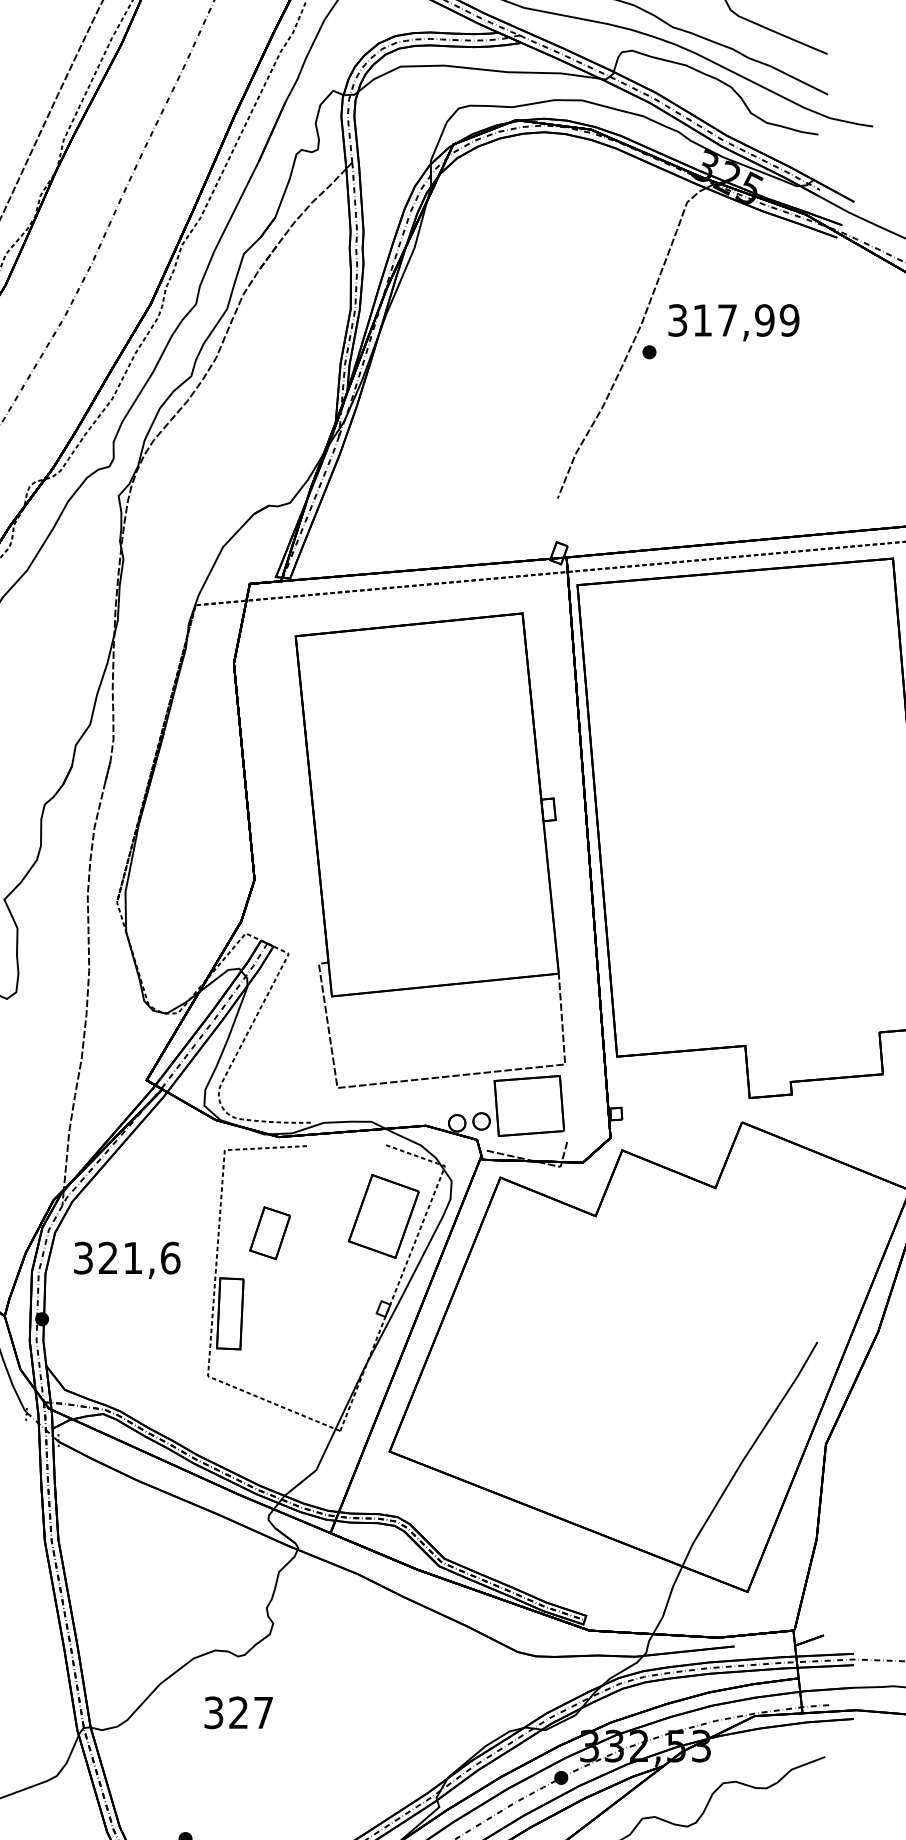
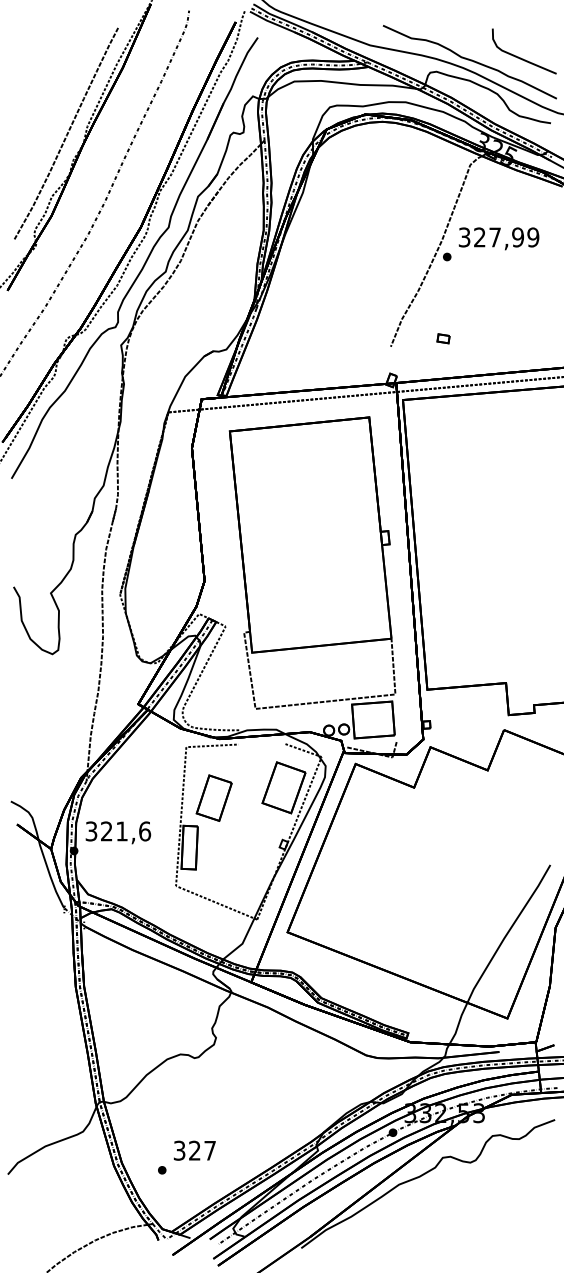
text: (702, 320) -> (479, 237), 317,99 -> 327,99
part: (643, 484) -> (443, 338), added
part: (269, 1232) -> (213, 797), size x1.43
text: (127, 1259) -> (118, 832), moved
text: (238, 1712) -> (194, 1150), moved

